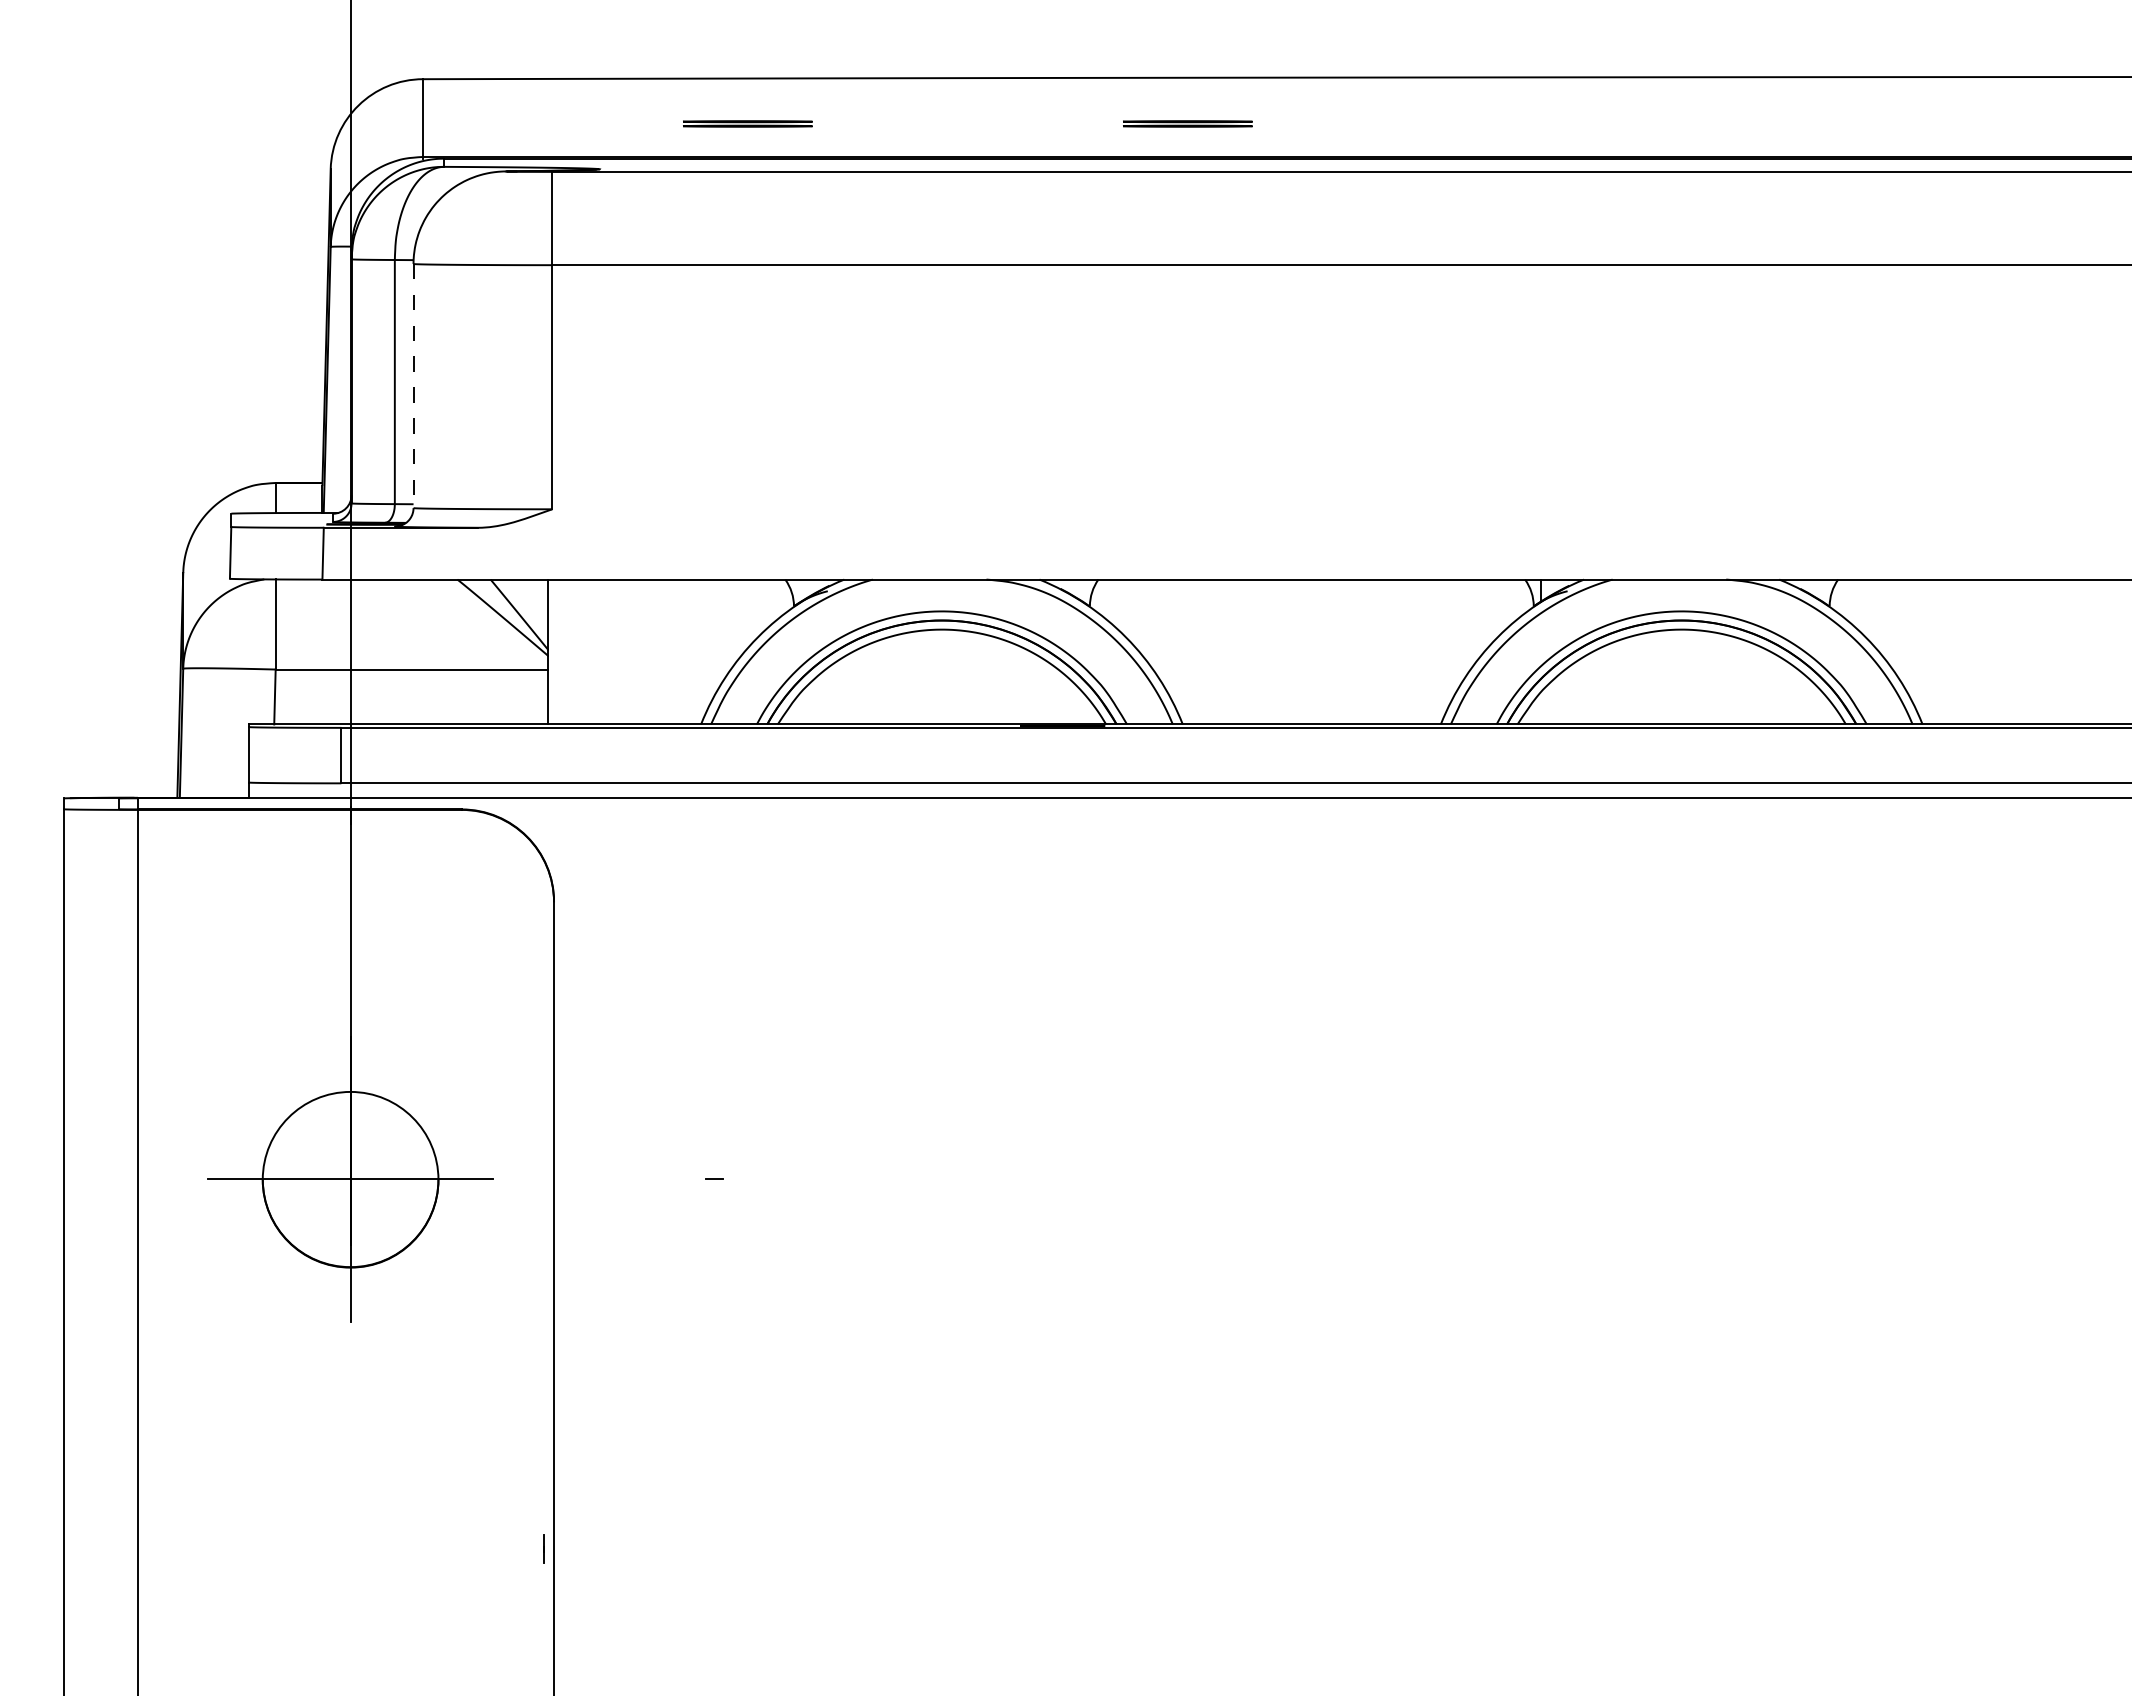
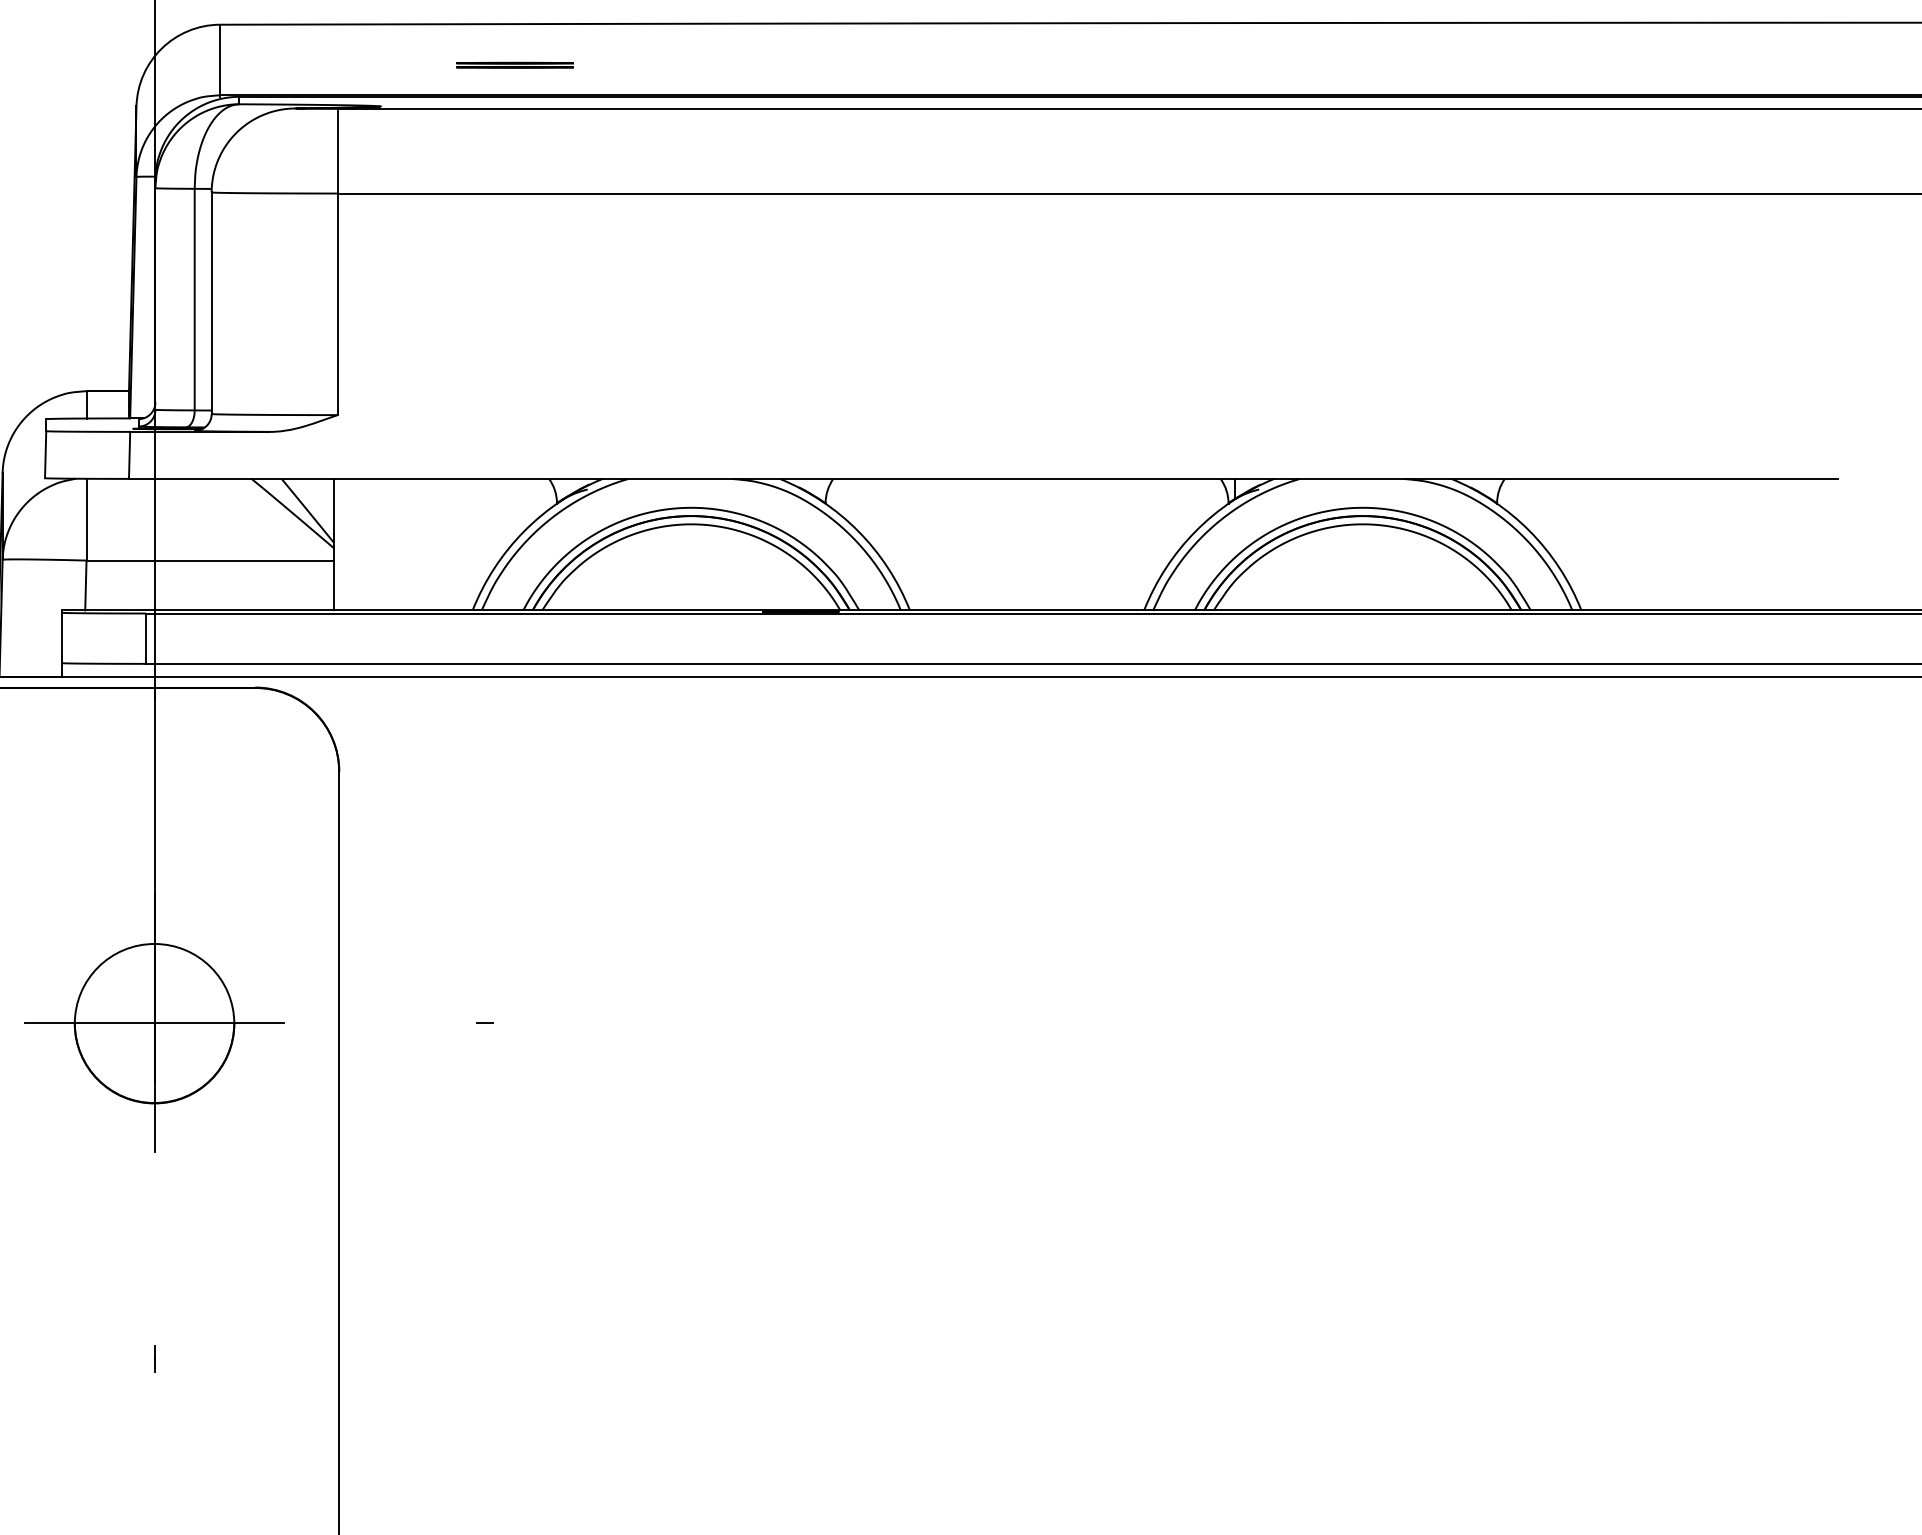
part: (1187, 123) -> (914, 64), removed
line: (413, 386) -> (211, 303), dashed -> solid
line: (543, 1548) -> (154, 1358), moved

